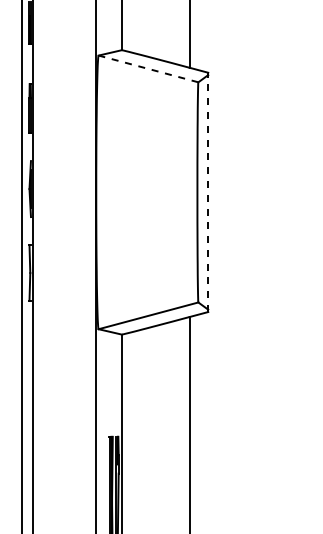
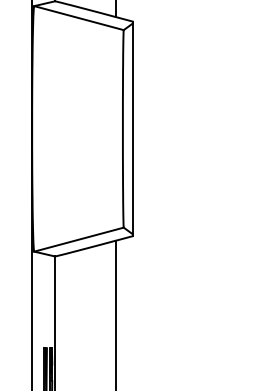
line: (148, 68) -> (78, 17), dashed -> solid
line: (208, 192) -> (132, 128), dashed -> solid

